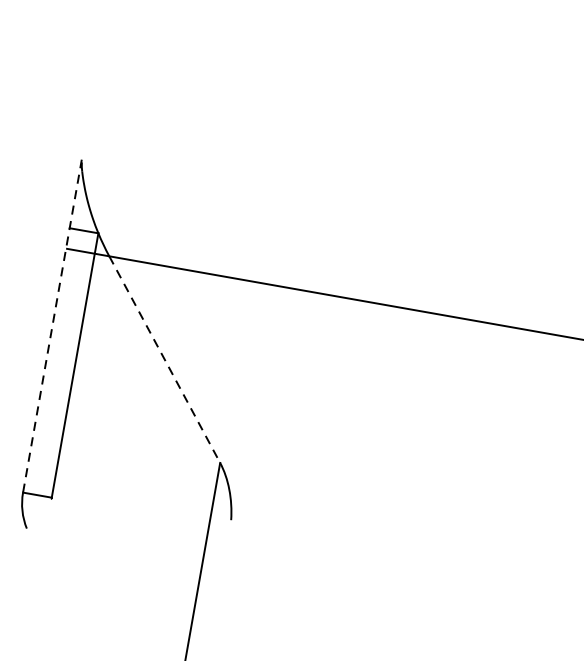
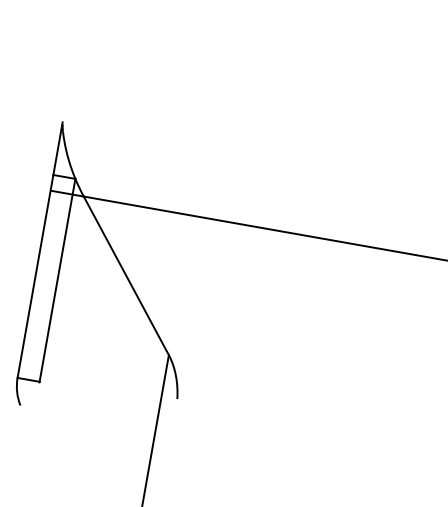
line: (52, 326) -> (40, 250), dashed -> solid
line: (164, 359) -> (126, 275), dashed -> solid

